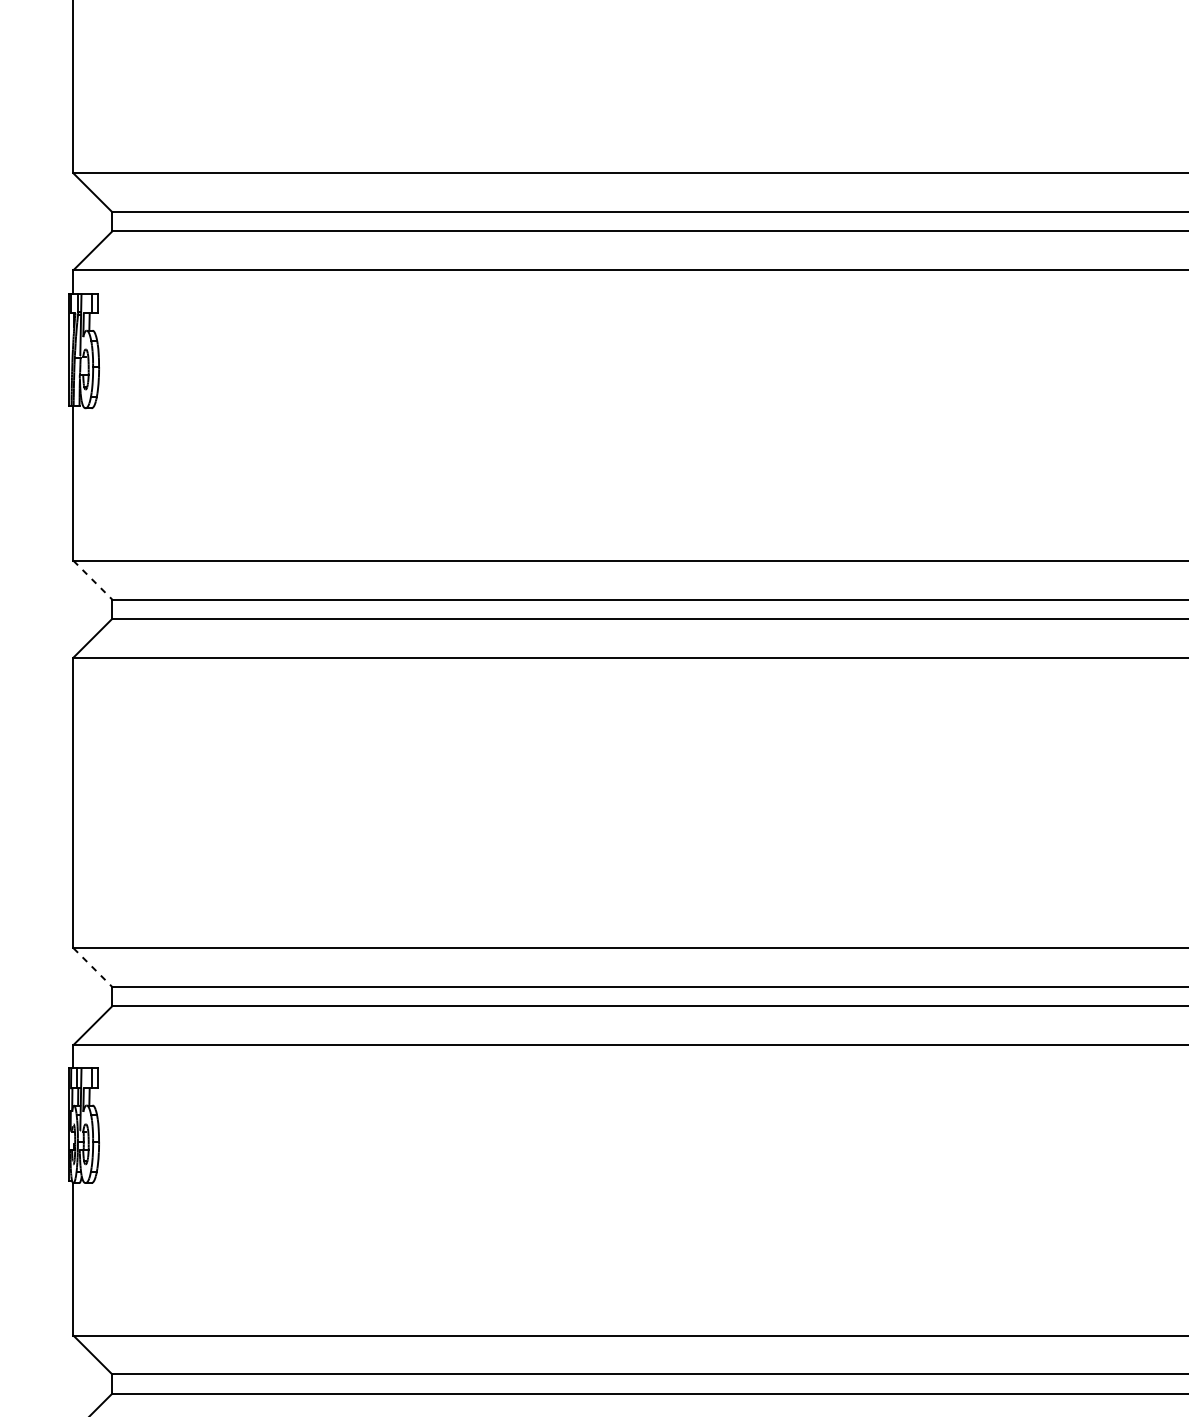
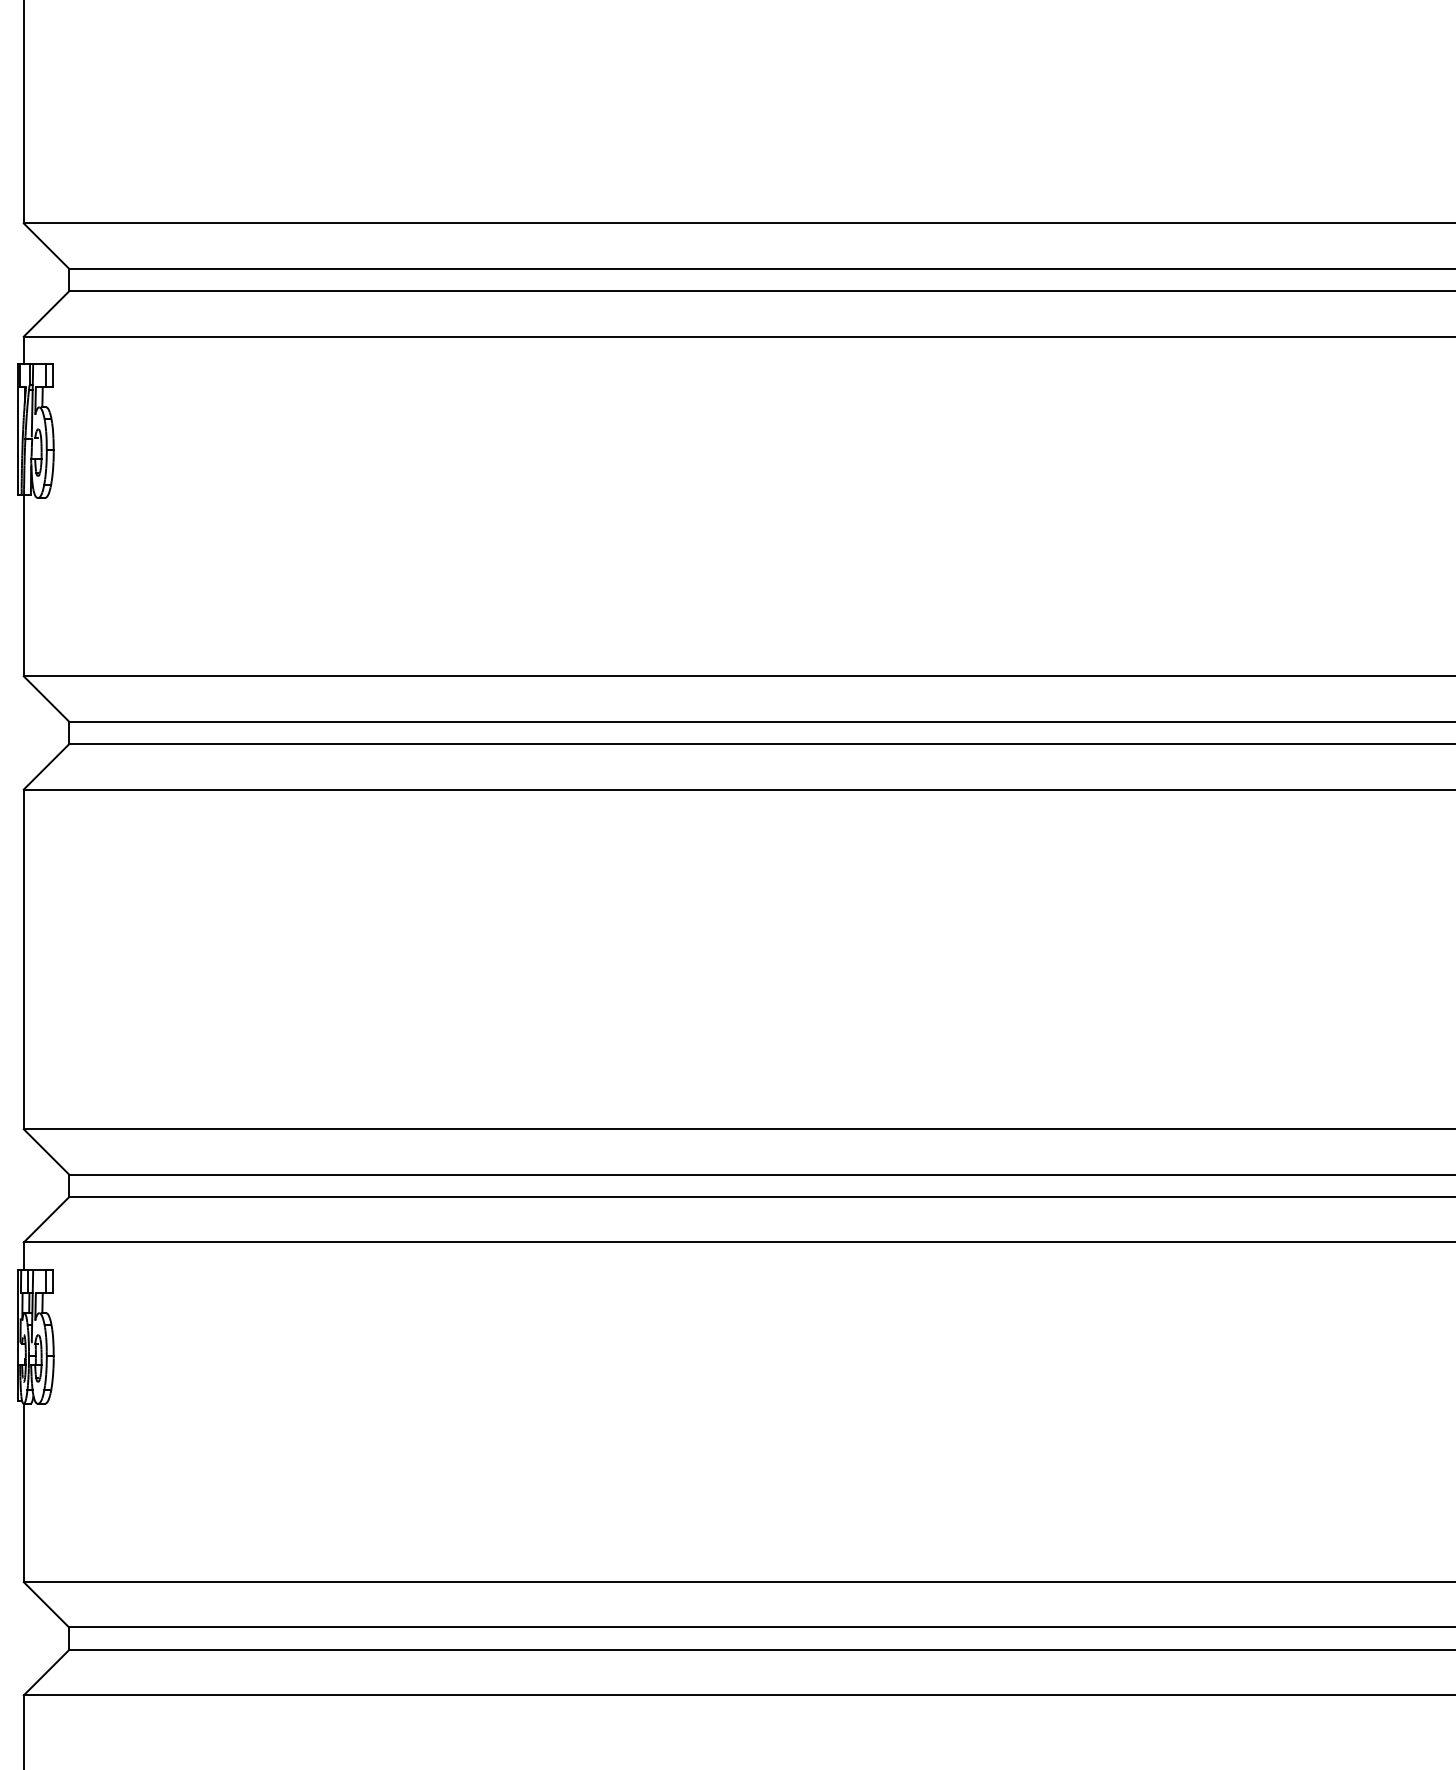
line: (92, 580) -> (46, 699), dashed -> solid
line: (92, 968) -> (46, 1152), dashed -> solid

